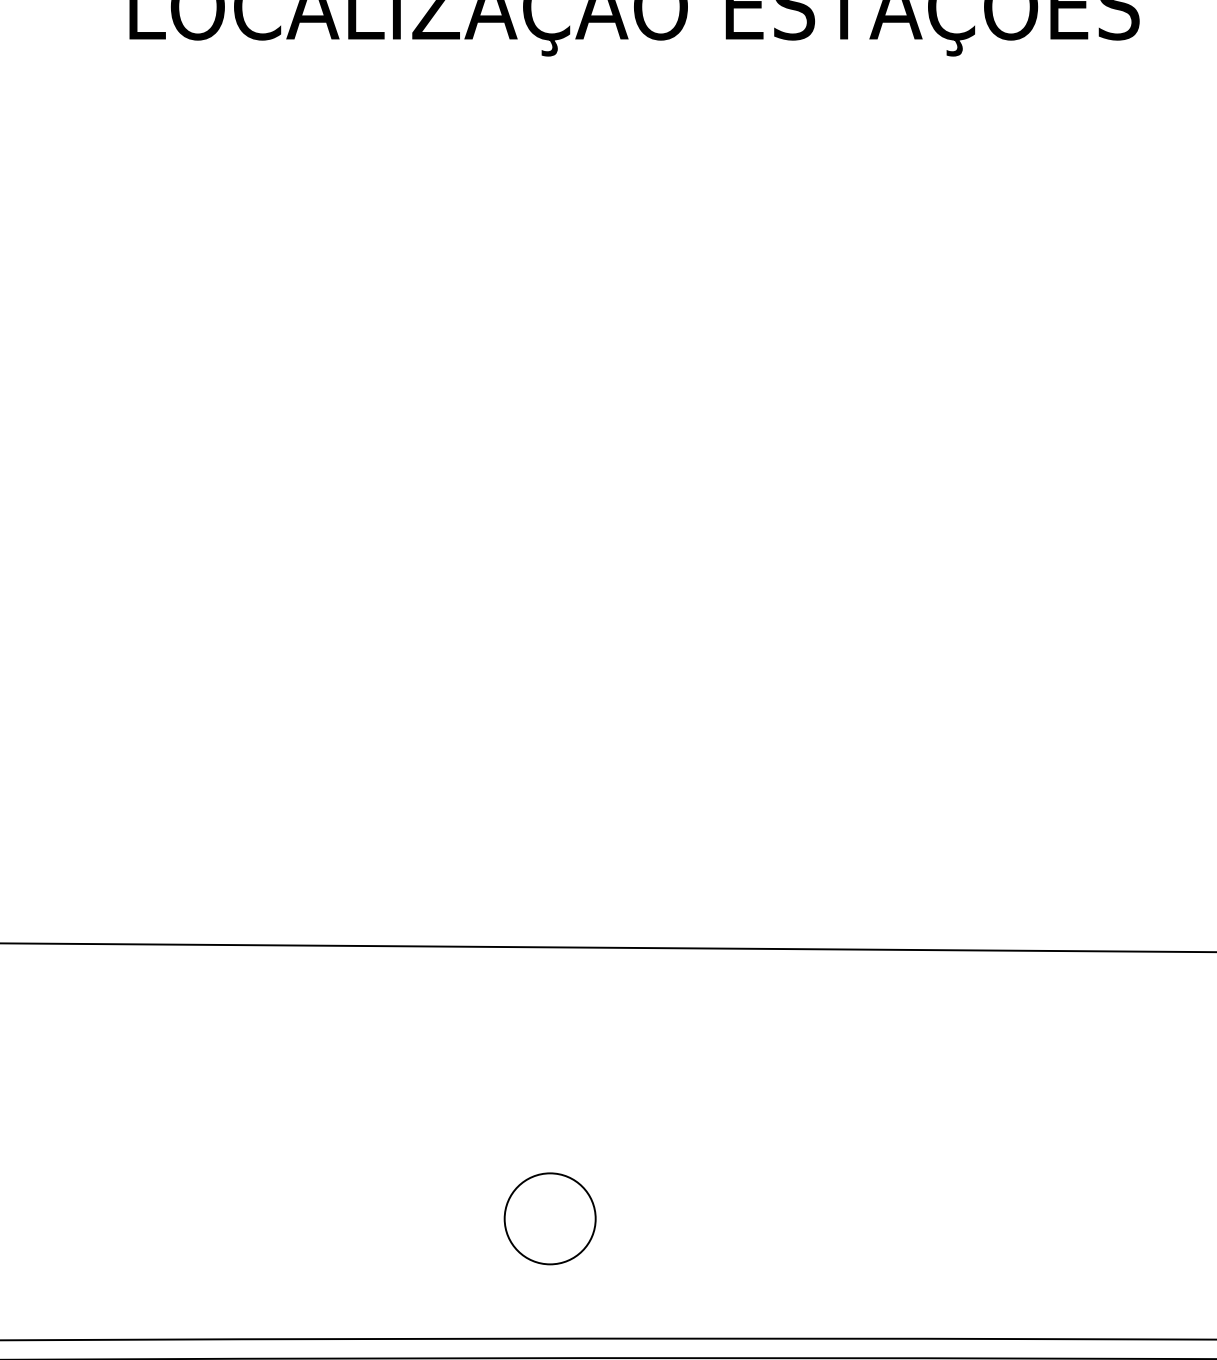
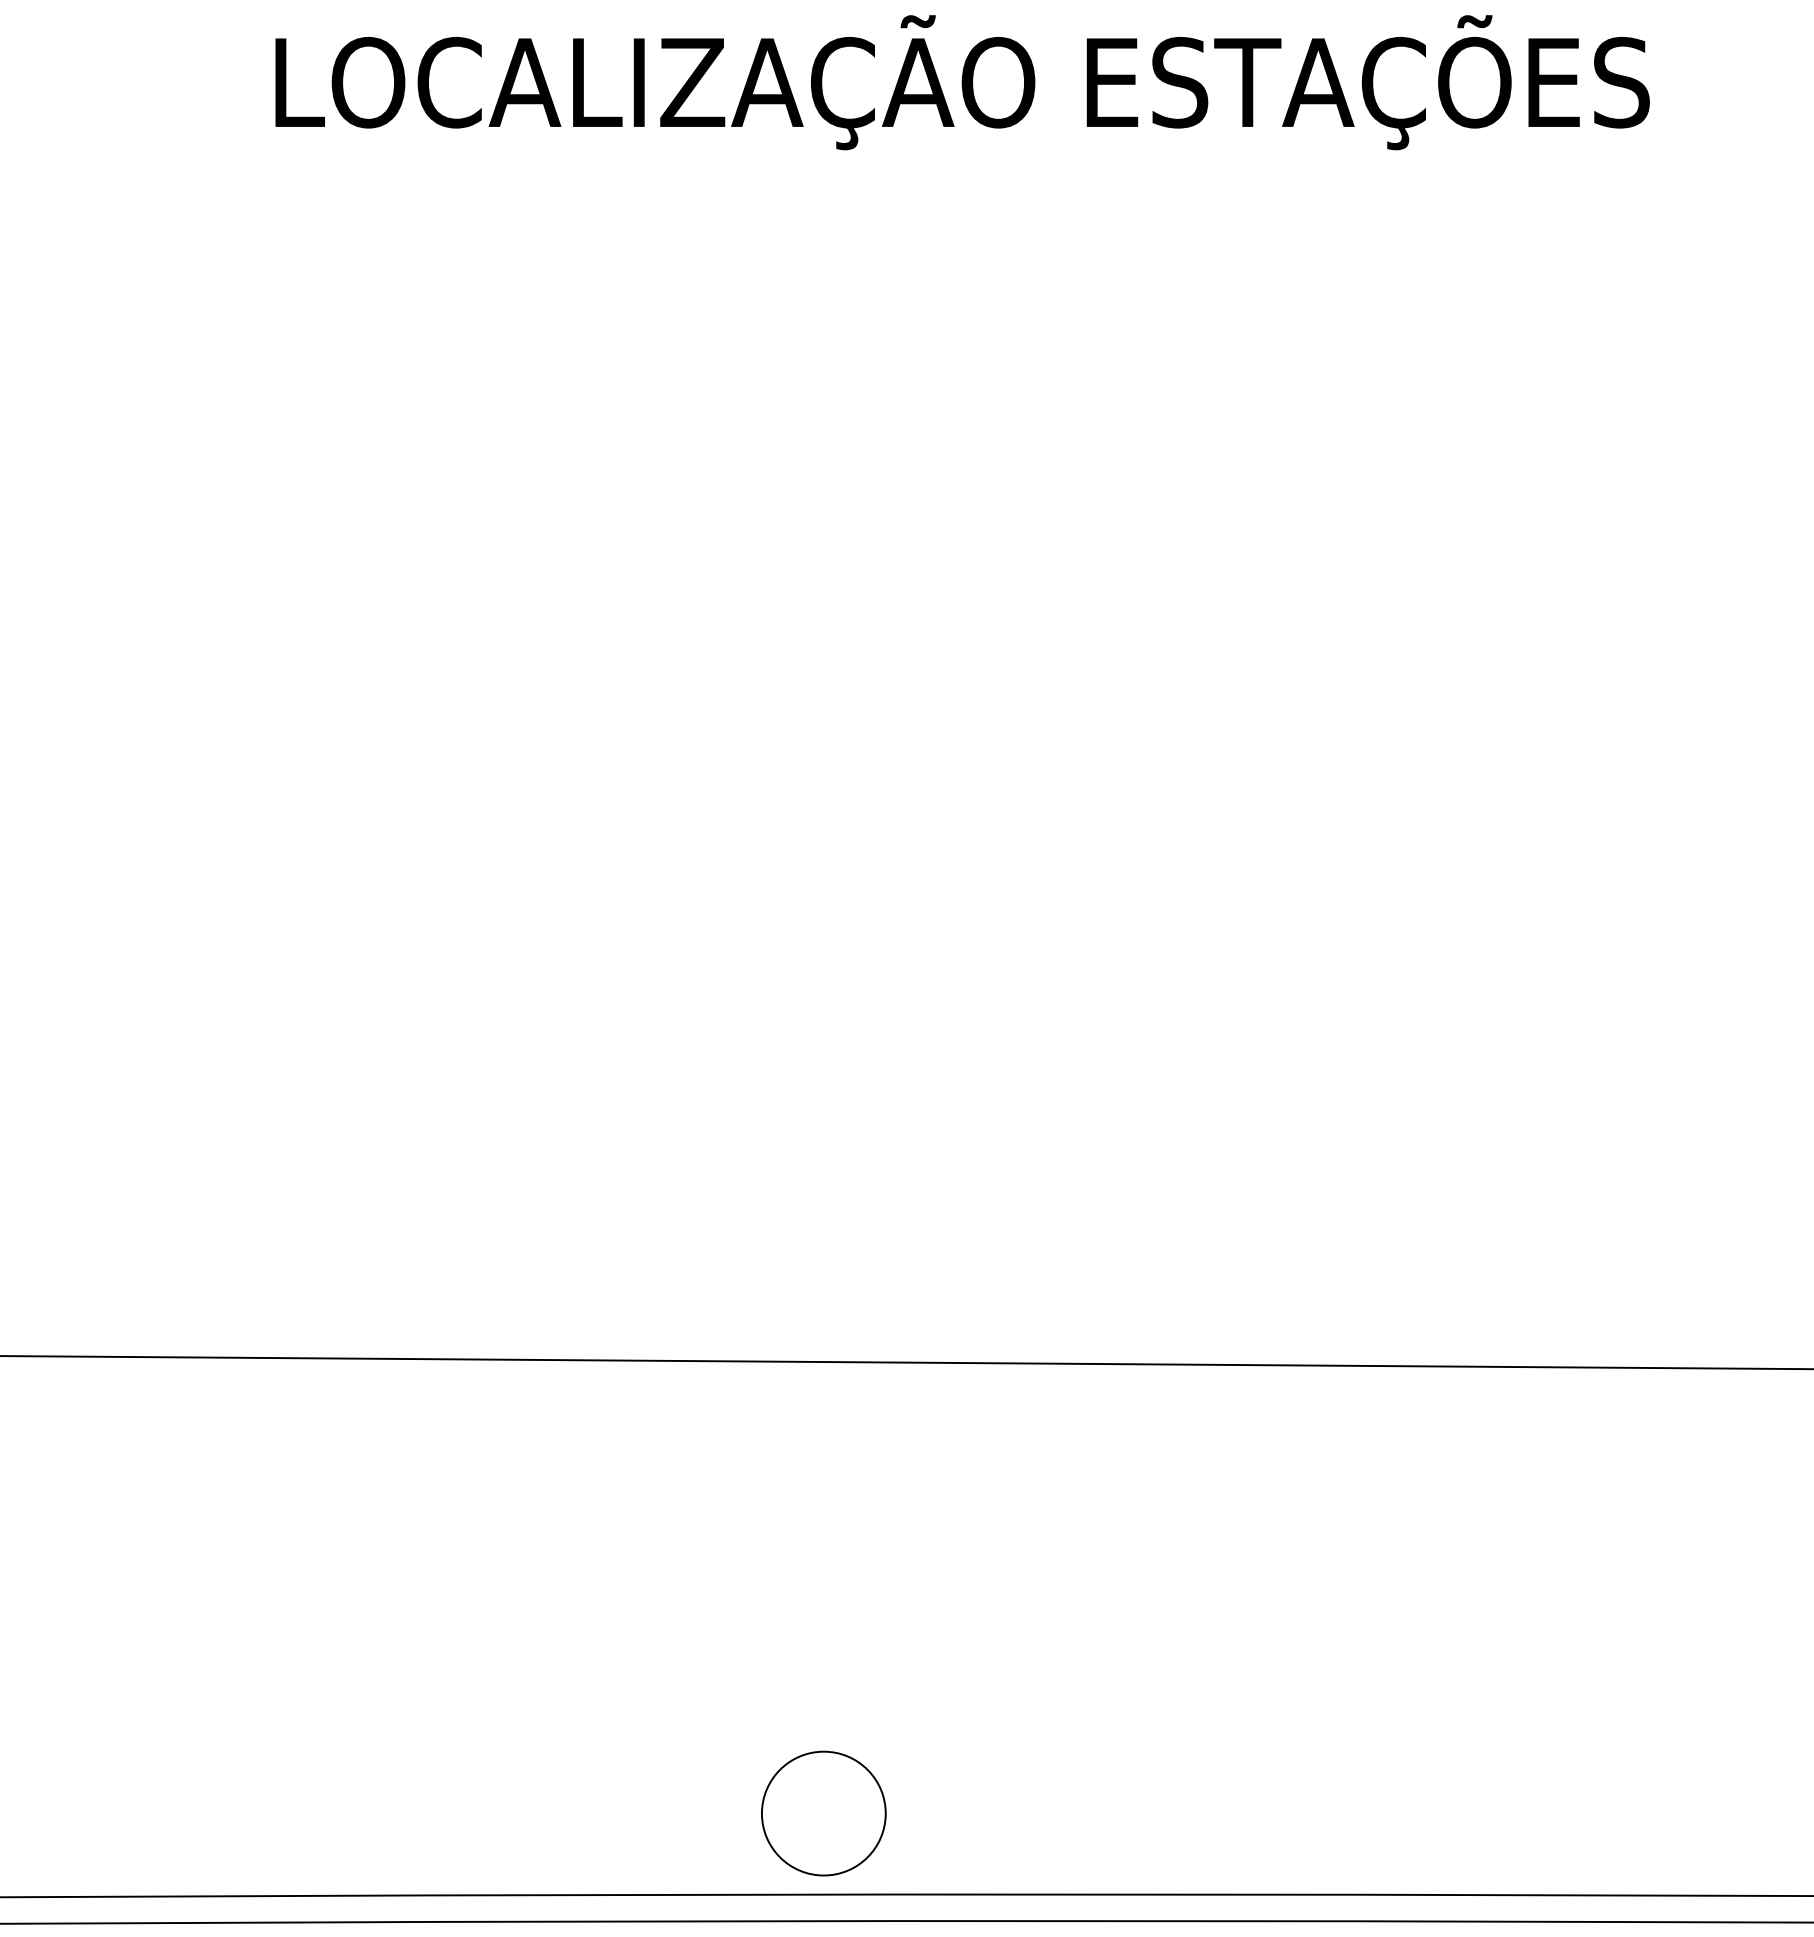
circle: (549, 1218) -> (823, 1813), moved

